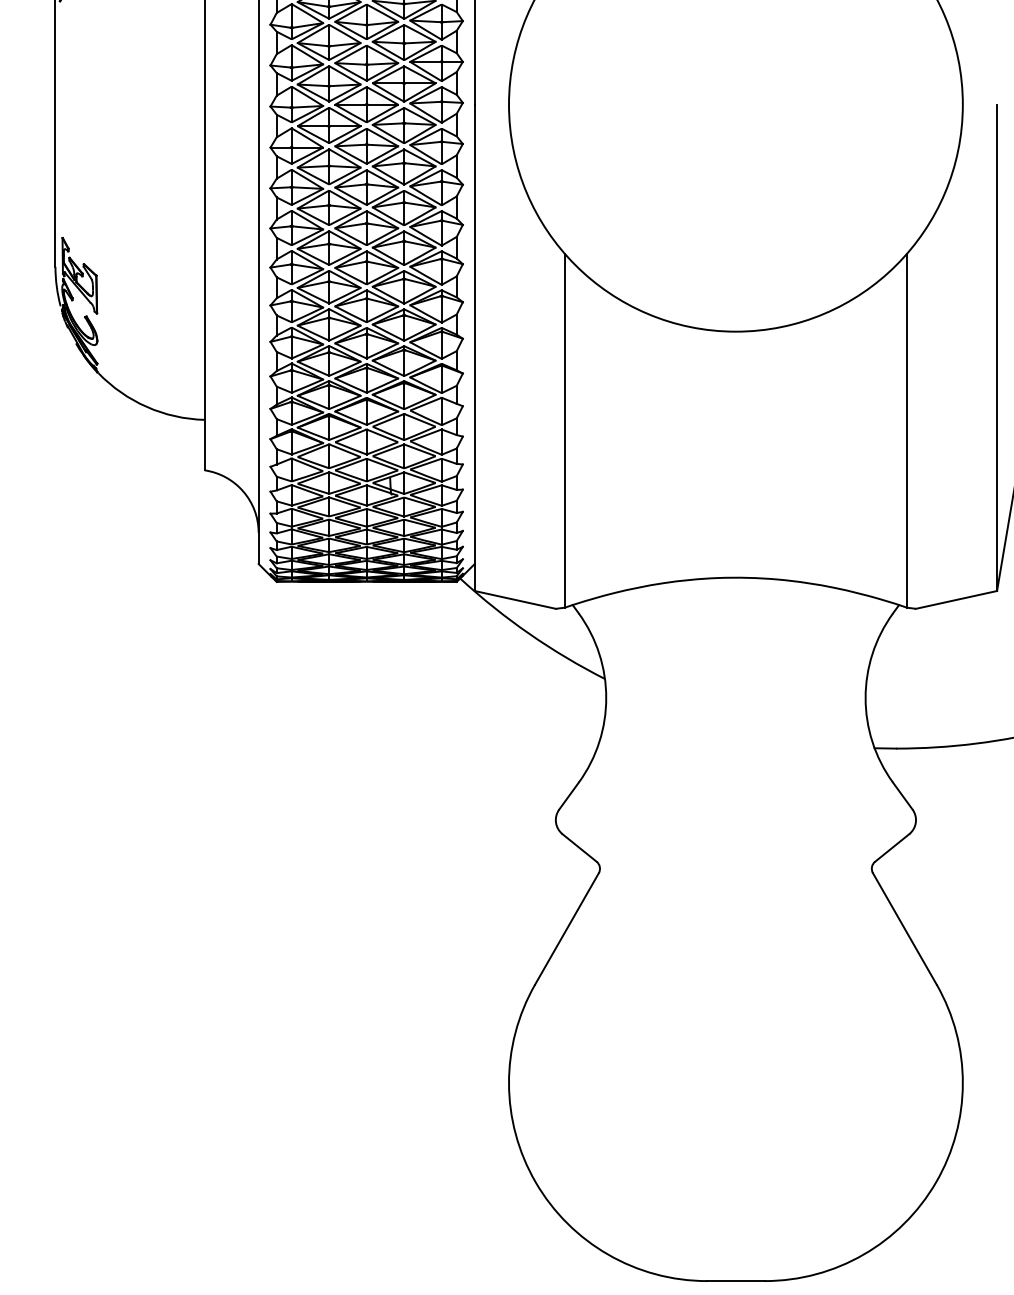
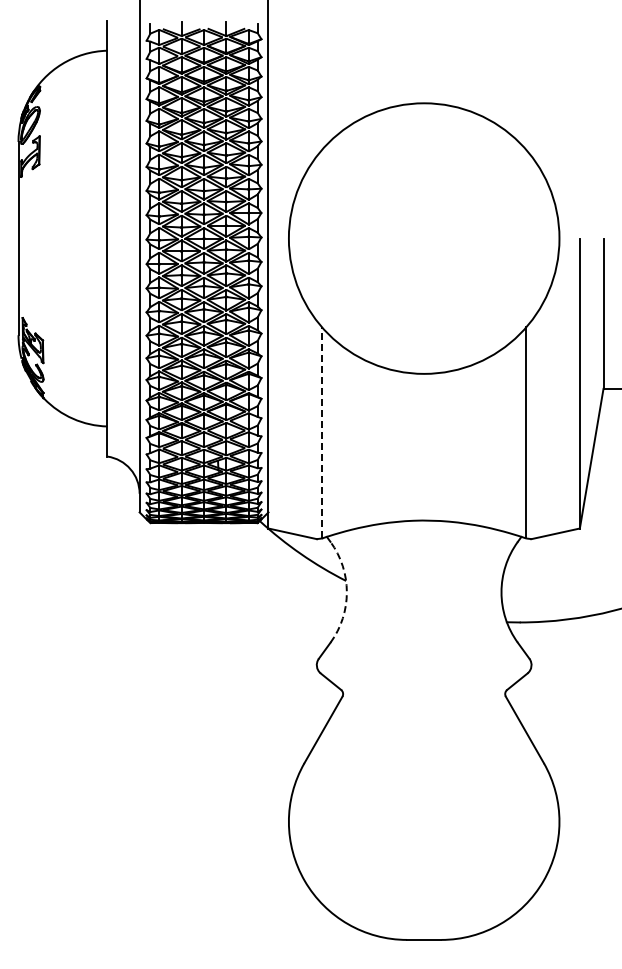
line: (565, 429) -> (322, 432), solid -> dashed
arc: (605, 698) -> (346, 592), solid -> dashed

